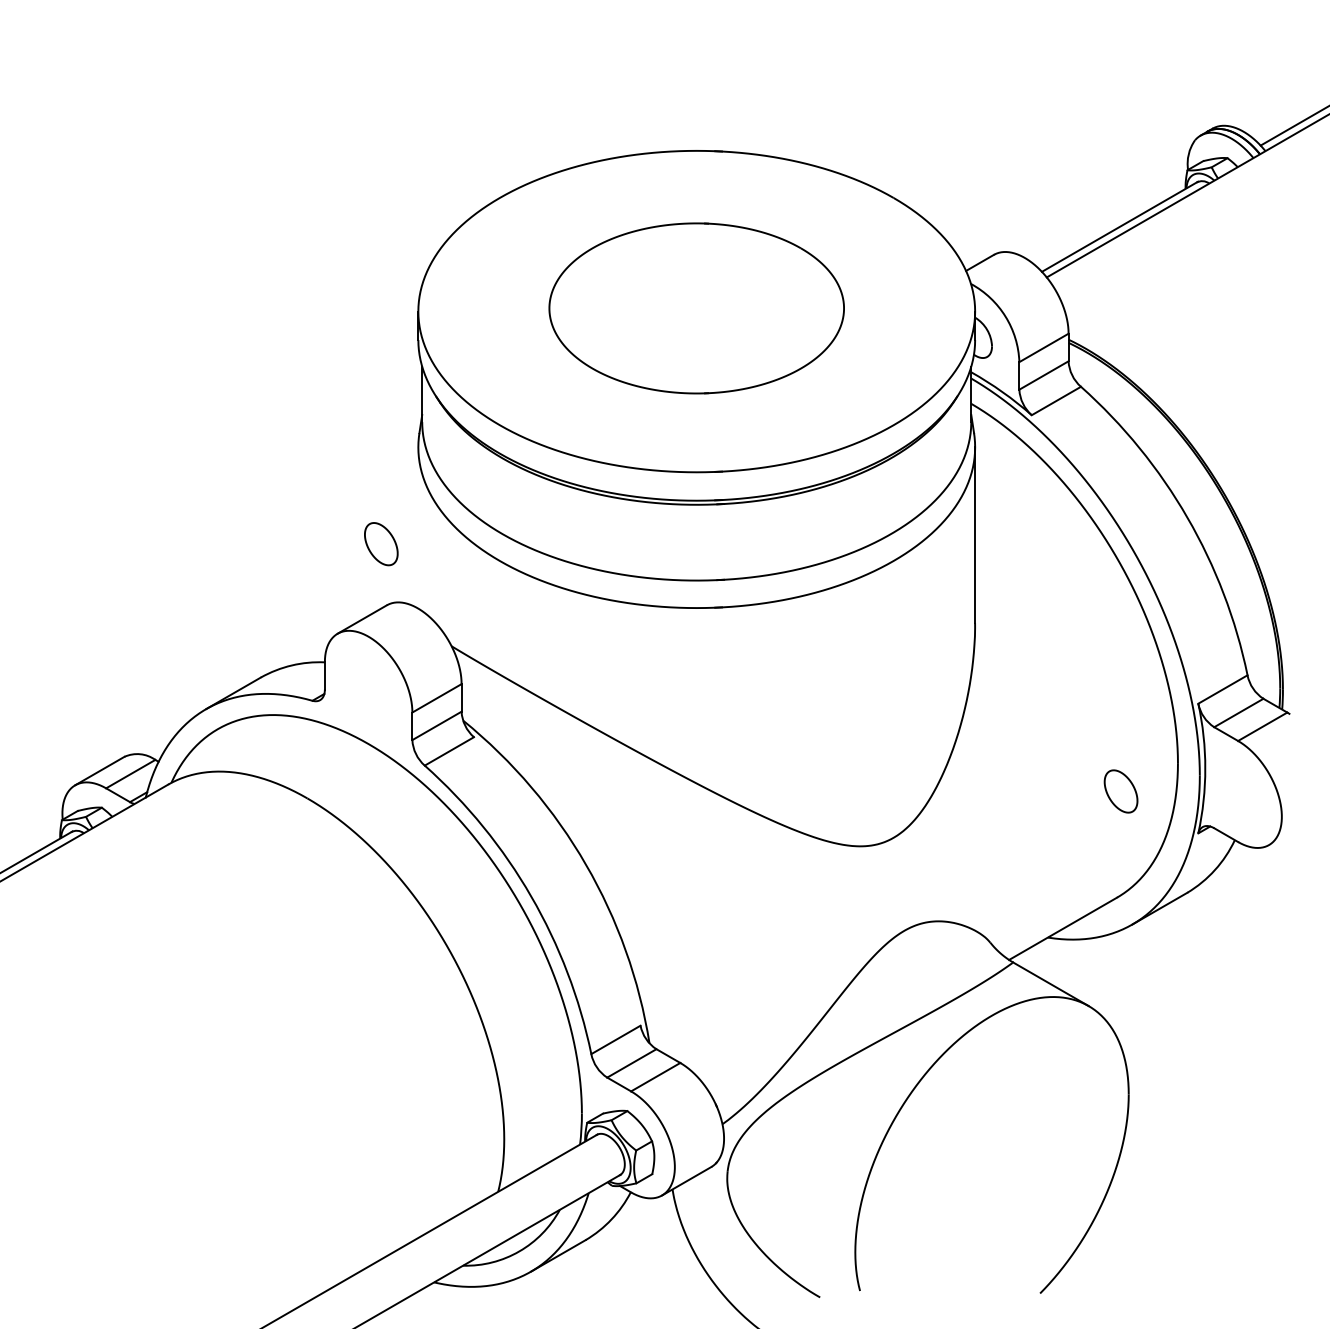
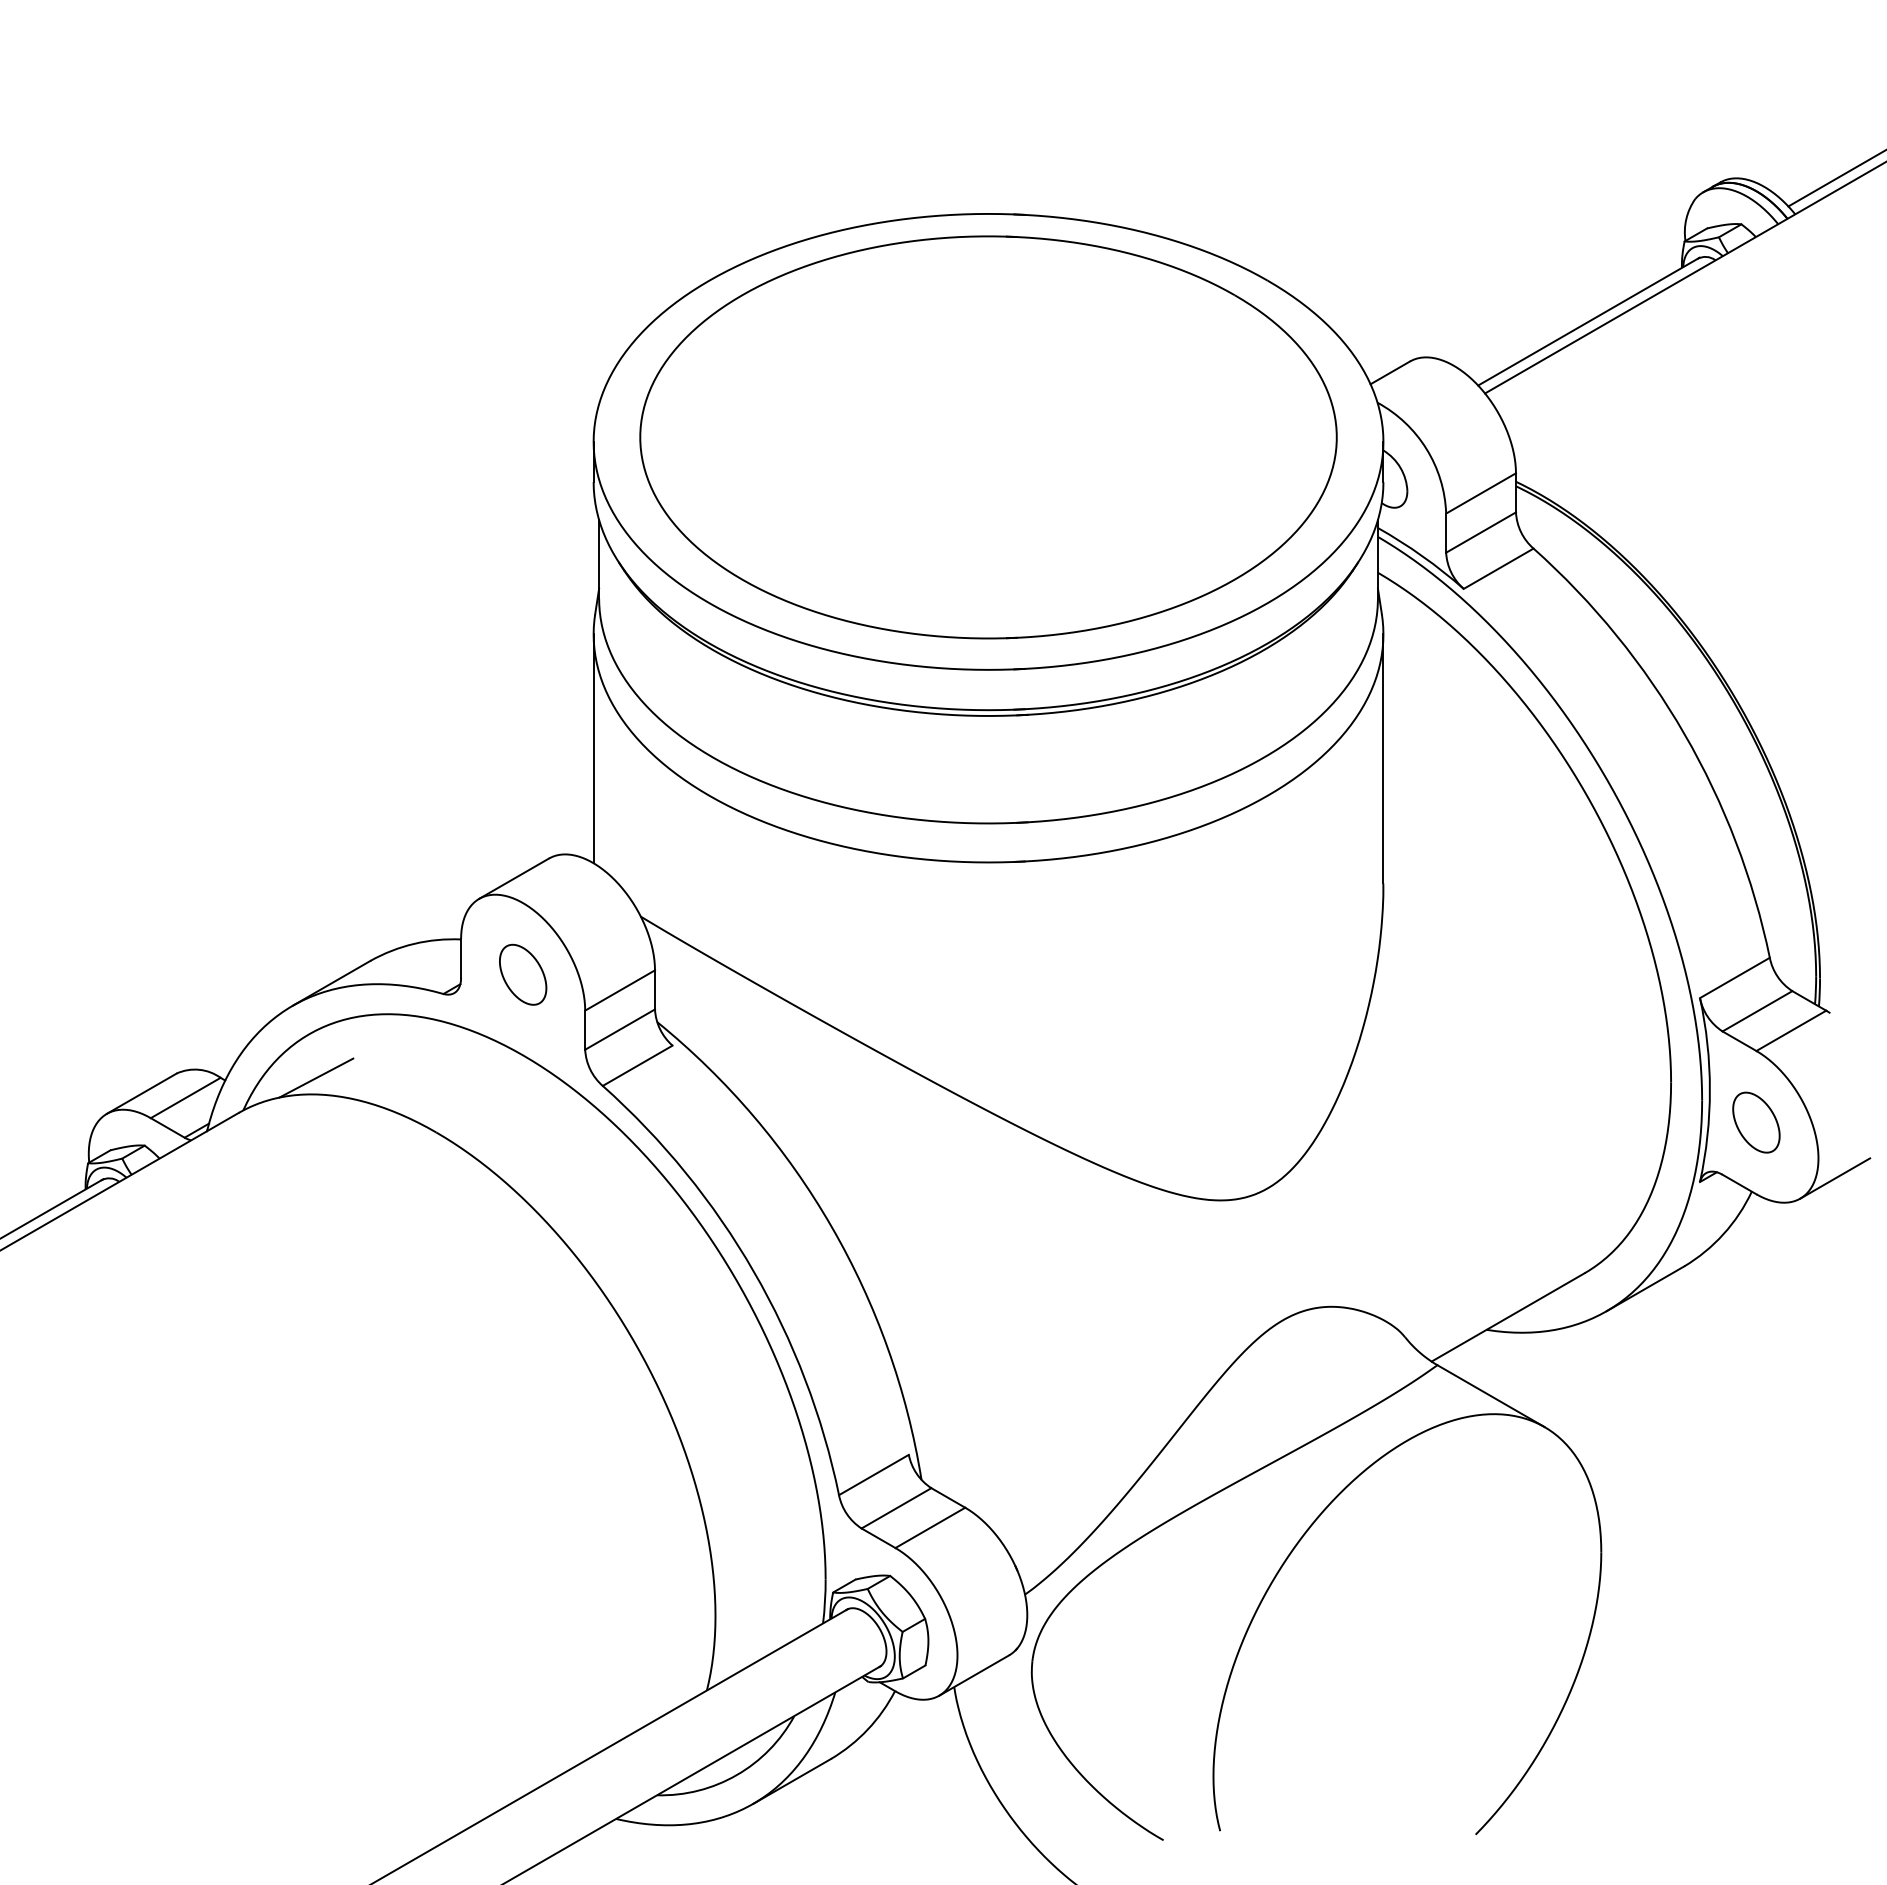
part: (696, 308) -> (988, 437), size x1.67
line: (418, 527) -> (593, 748), added
part: (381, 543) -> (523, 974), moved
line: (222, 759) -> (316, 1077), added
part: (1121, 791) -> (1756, 1122), moved
line: (1293, 830) -> (1835, 1178), added

